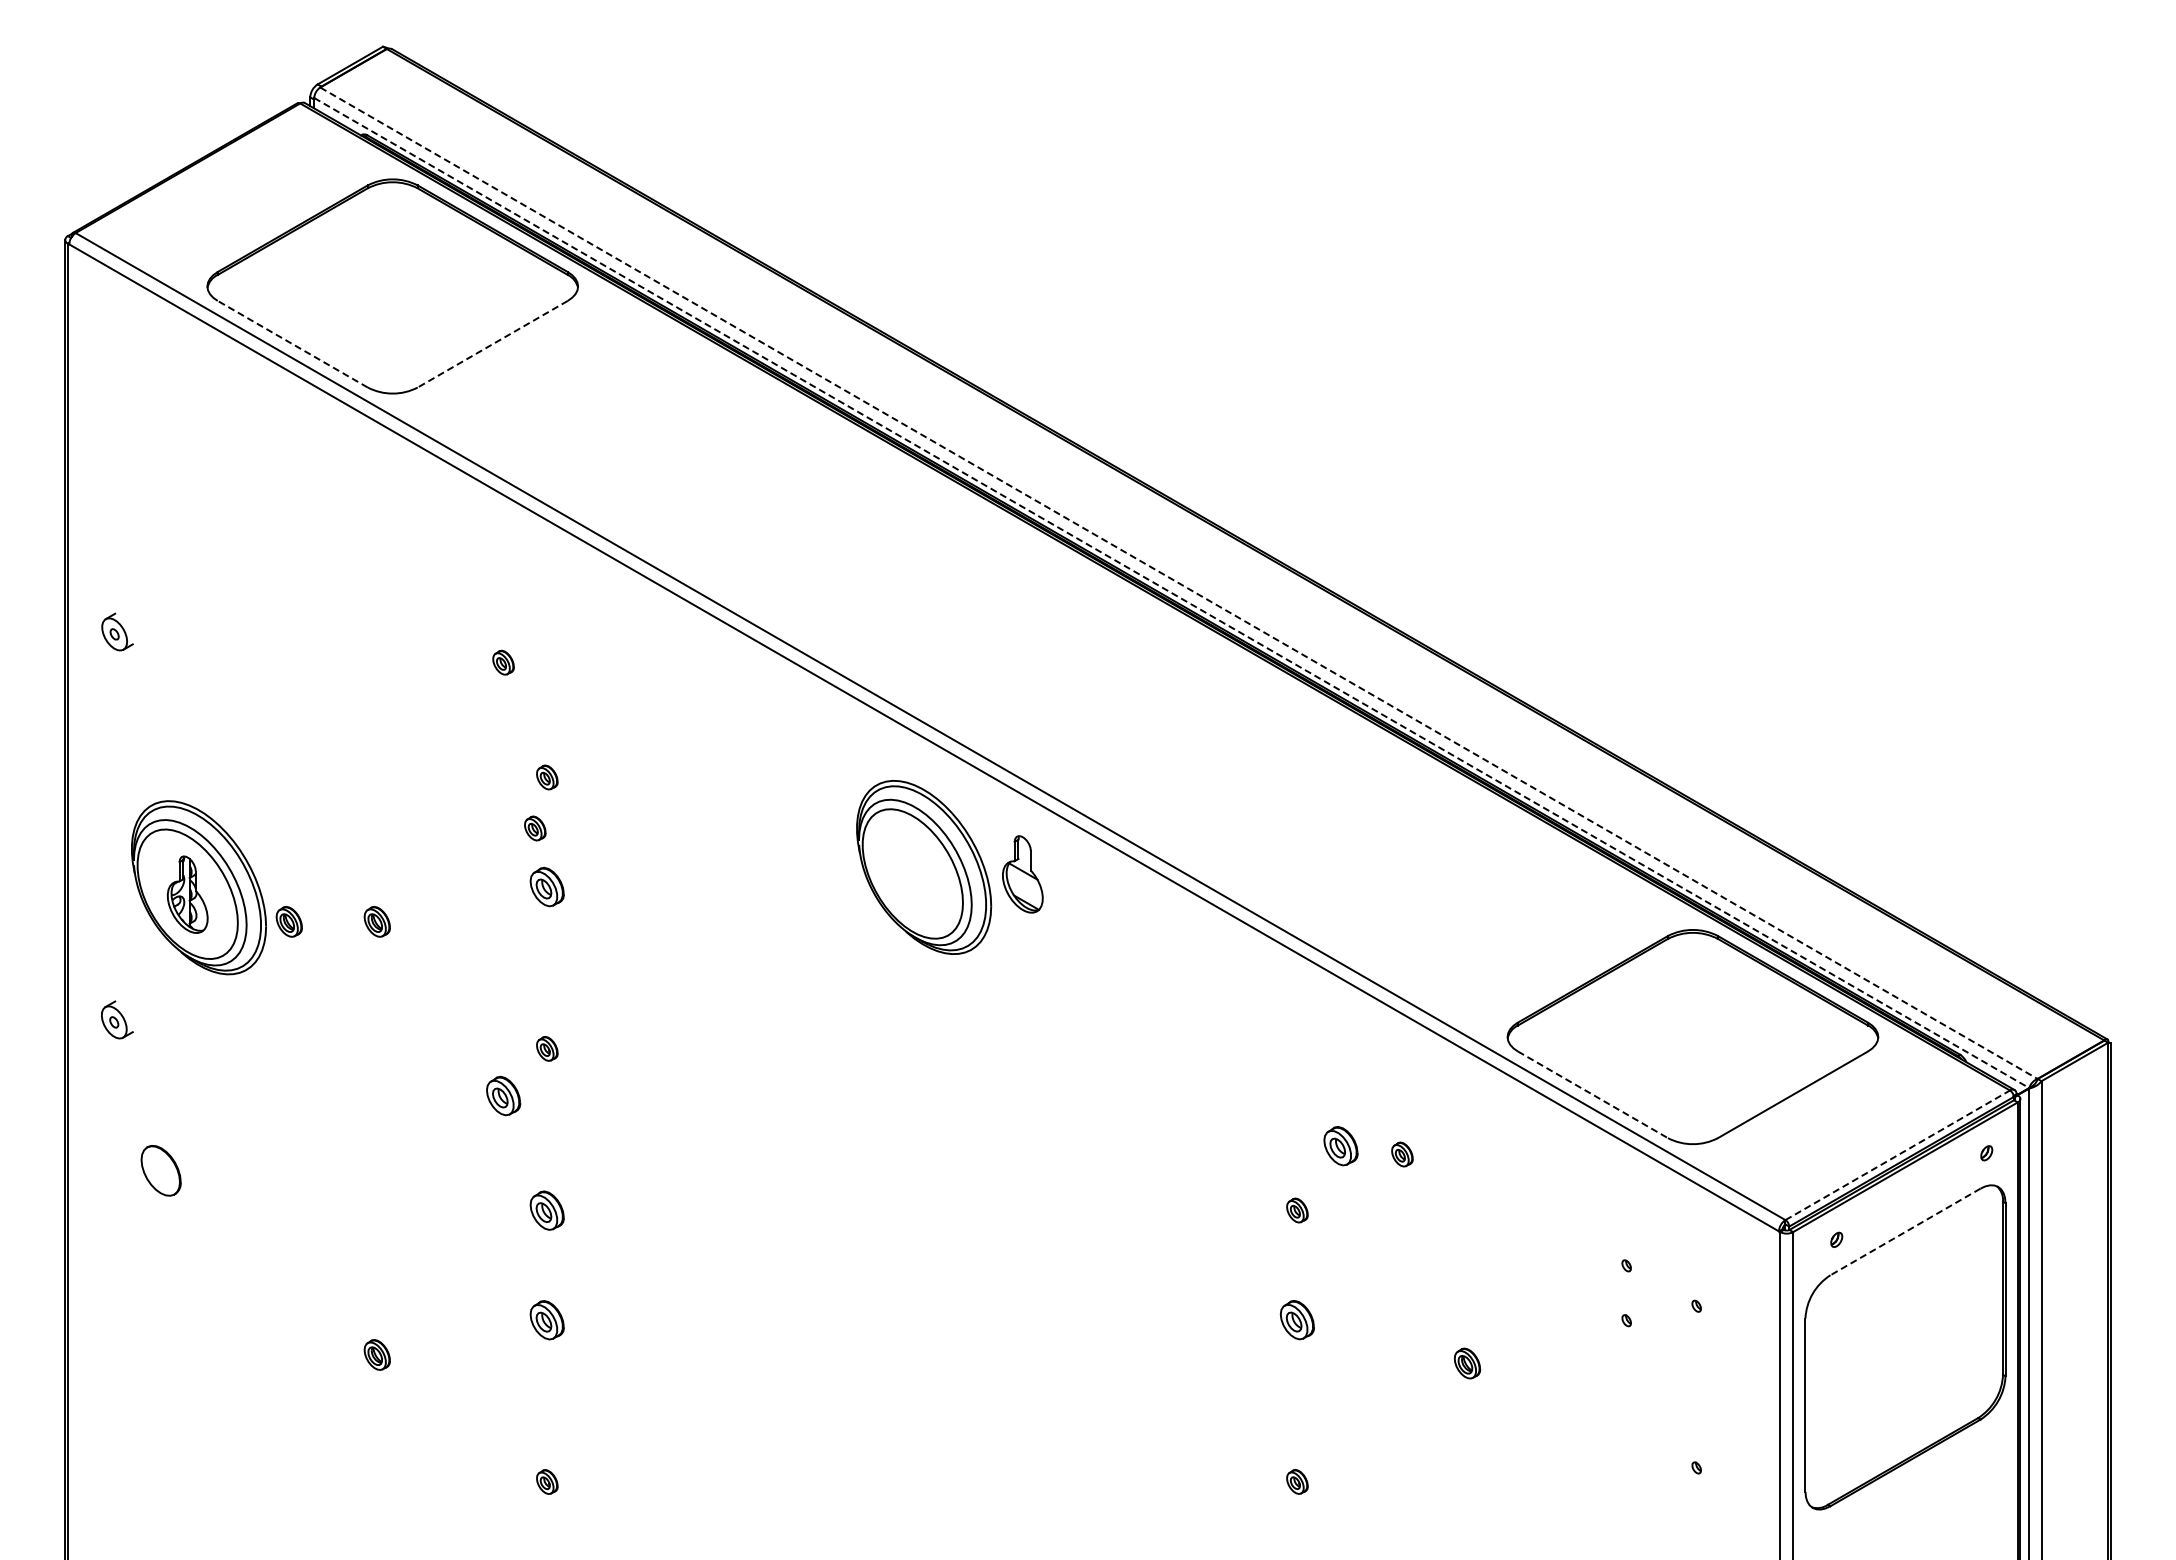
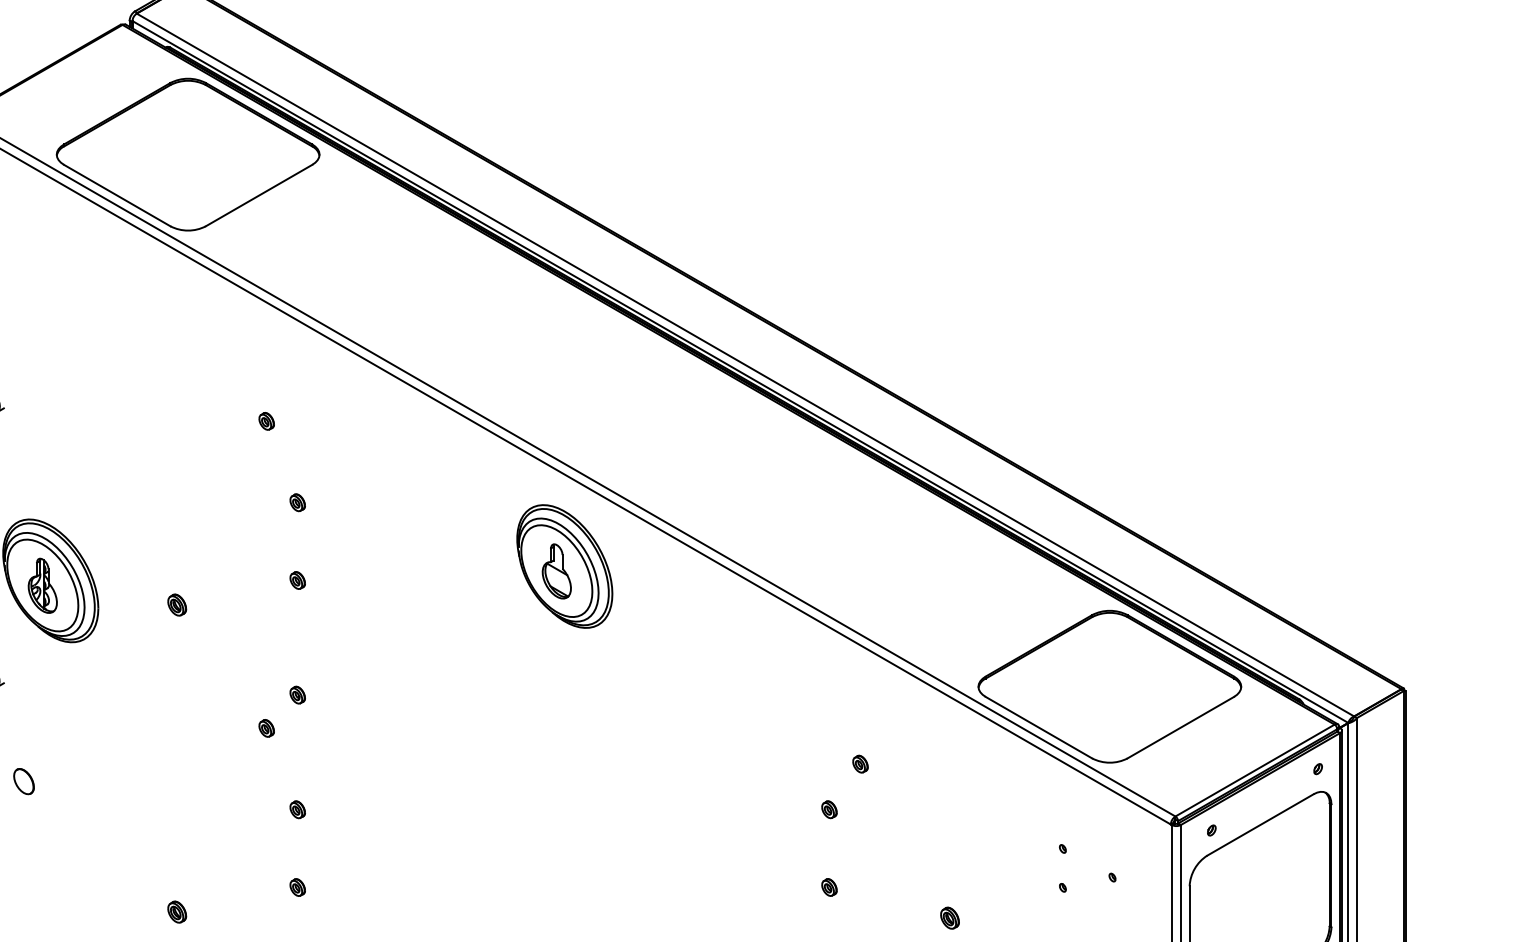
line: (292, 344) -> (117, 195), dashed -> solid
line: (492, 344) -> (258, 195), dashed -> solid
line: (1179, 583) -> (745, 365), dashed -> solid
line: (1172, 593) -> (740, 372), dashed -> solid
part: (535, 828) -> (289, 538), removed
part: (1022, 874) -> (556, 571), moved
part: (547, 887) -> (297, 580), size x0.62
part: (288, 921) -> (114, 604), removed
line: (1592, 1094) -> (1038, 727), dashed -> solid
part: (503, 1095) -> (266, 728), size x0.62
part: (1341, 1146) -> (860, 764), size x0.62
part: (1402, 1154) -> (903, 769), removed
line: (1897, 1155) -> (1254, 770), dashed -> solid
part: (161, 1170) -> (24, 781), size x0.71
part: (547, 1210) -> (297, 809), size x0.62
line: (1905, 1231) -> (1260, 824), dashed -> solid
part: (547, 1320) -> (297, 887), size x0.62
part: (1297, 1320) -> (829, 887), size x0.62

